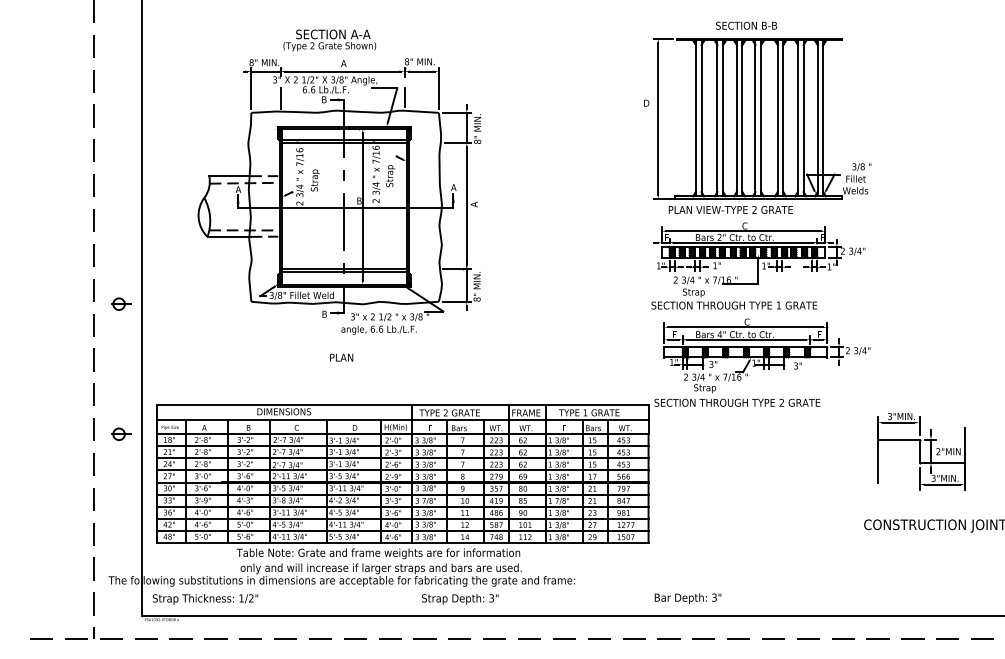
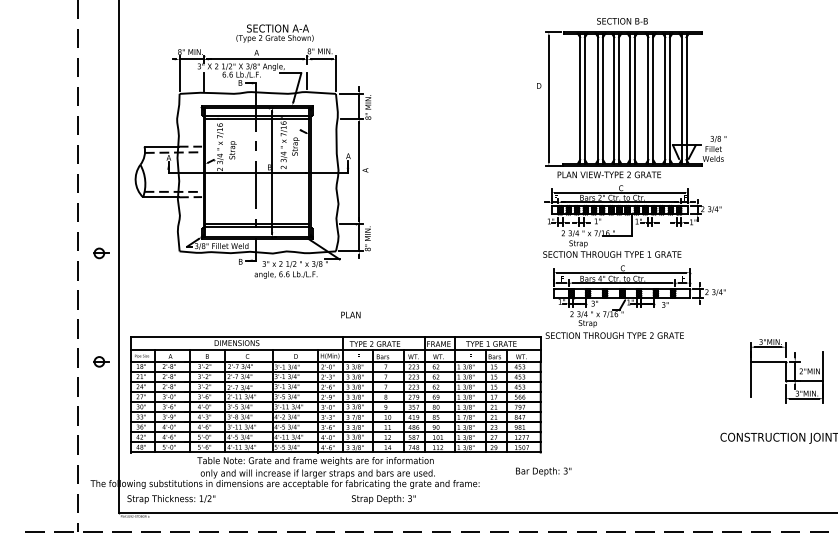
part: (338, 196) -> (252, 163), moved
text: (341, 357) -> (350, 314), moved
part: (920, 451) -> (786, 371), moved
text: (687, 598) -> (543, 471), moved

